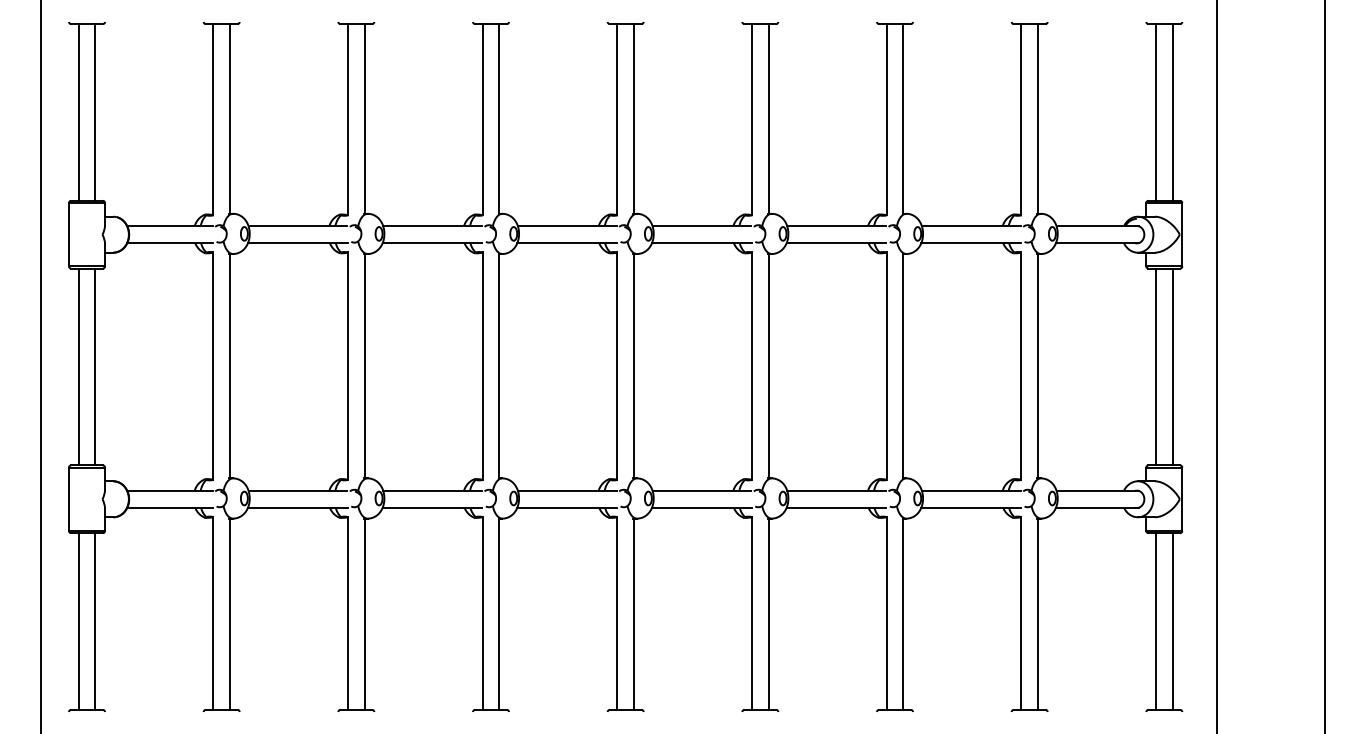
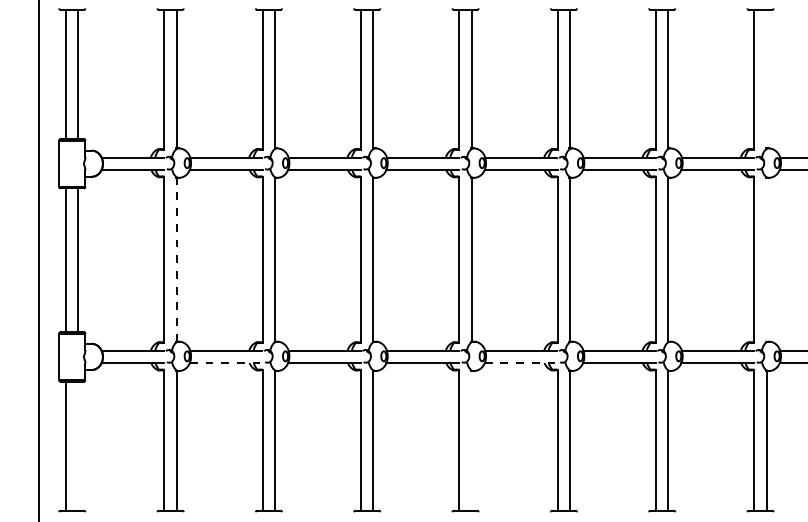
line: (1038, 118) -> (766, 78), removed
line: (230, 365) -> (177, 259), solid -> dashed
line: (1038, 366) -> (766, 259), removed
line: (297, 507) -> (225, 362), solid -> dashed
line: (701, 507) -> (520, 362), solid -> dashed
line: (634, 613) -> (472, 440), removed
line: (95, 621) -> (78, 446), removed

